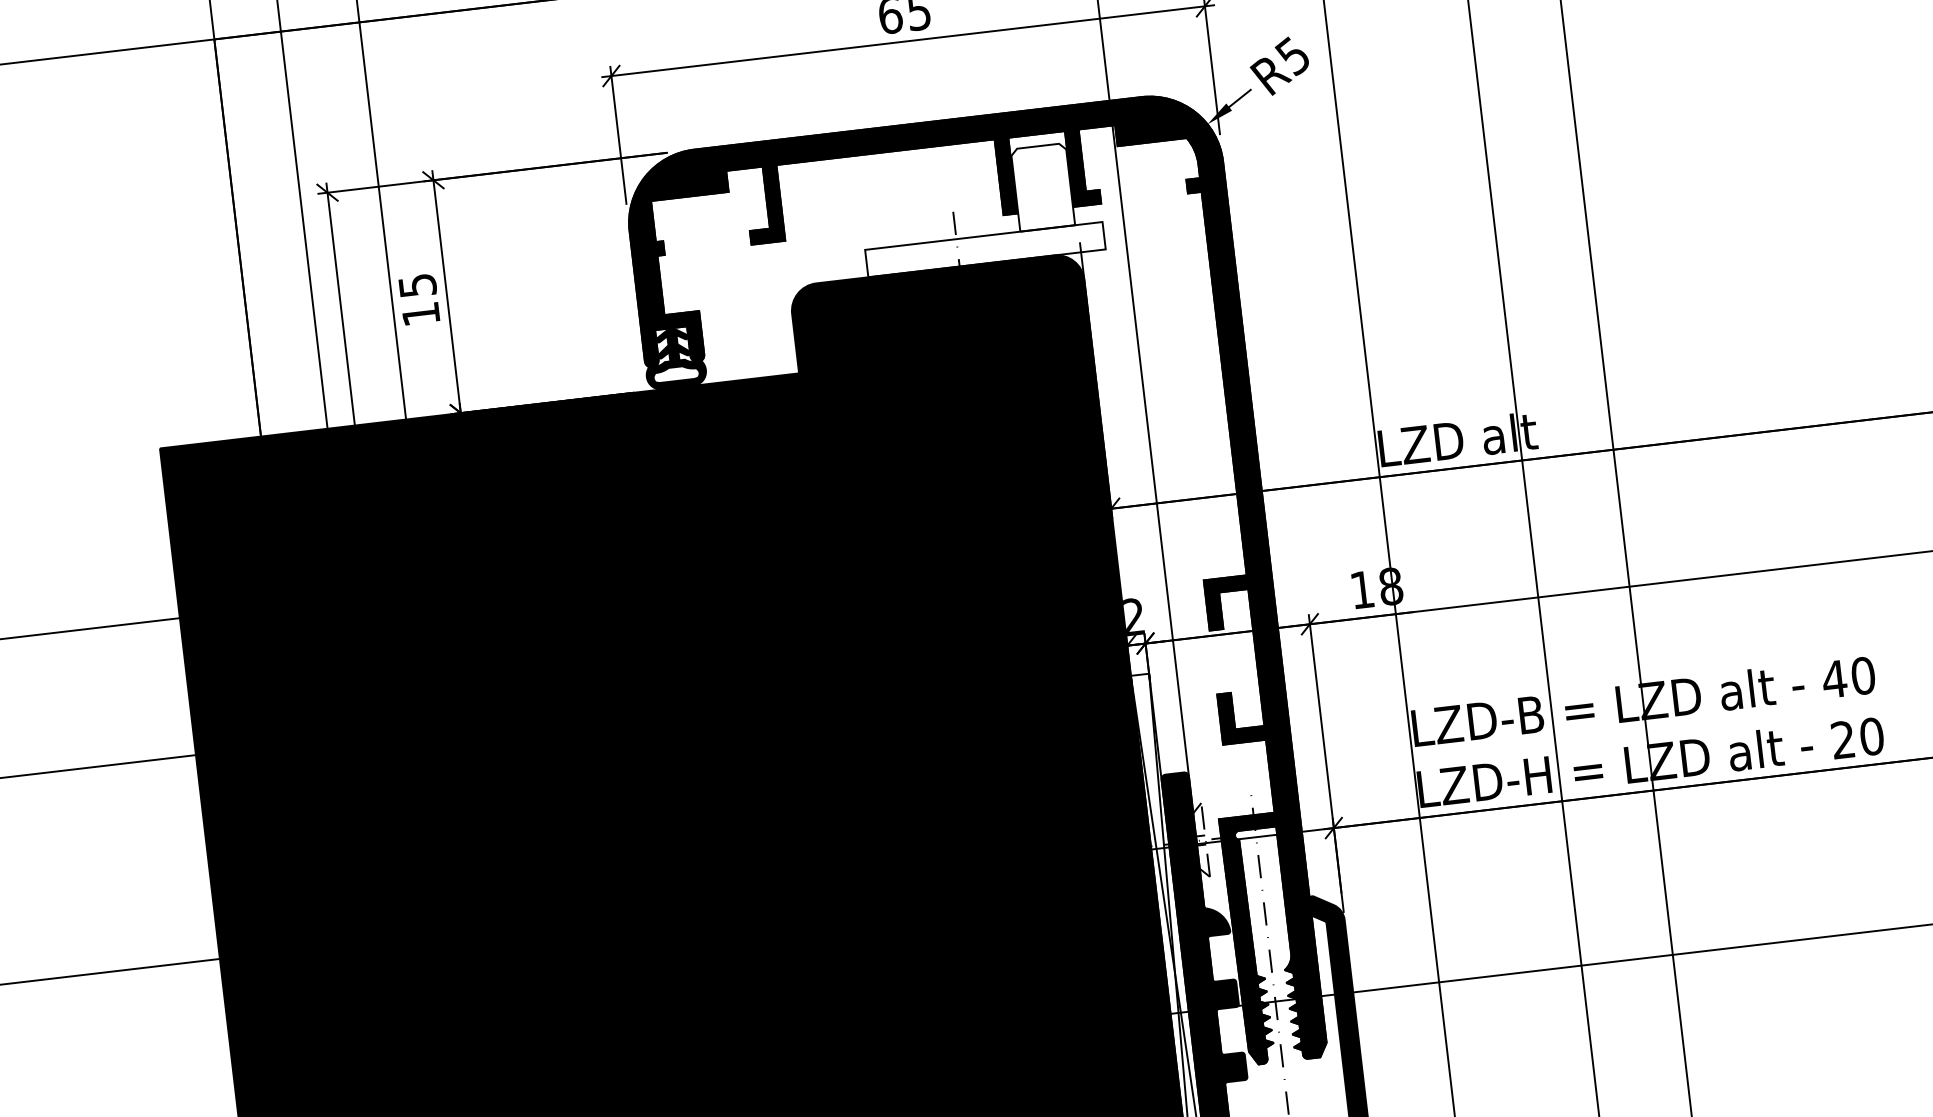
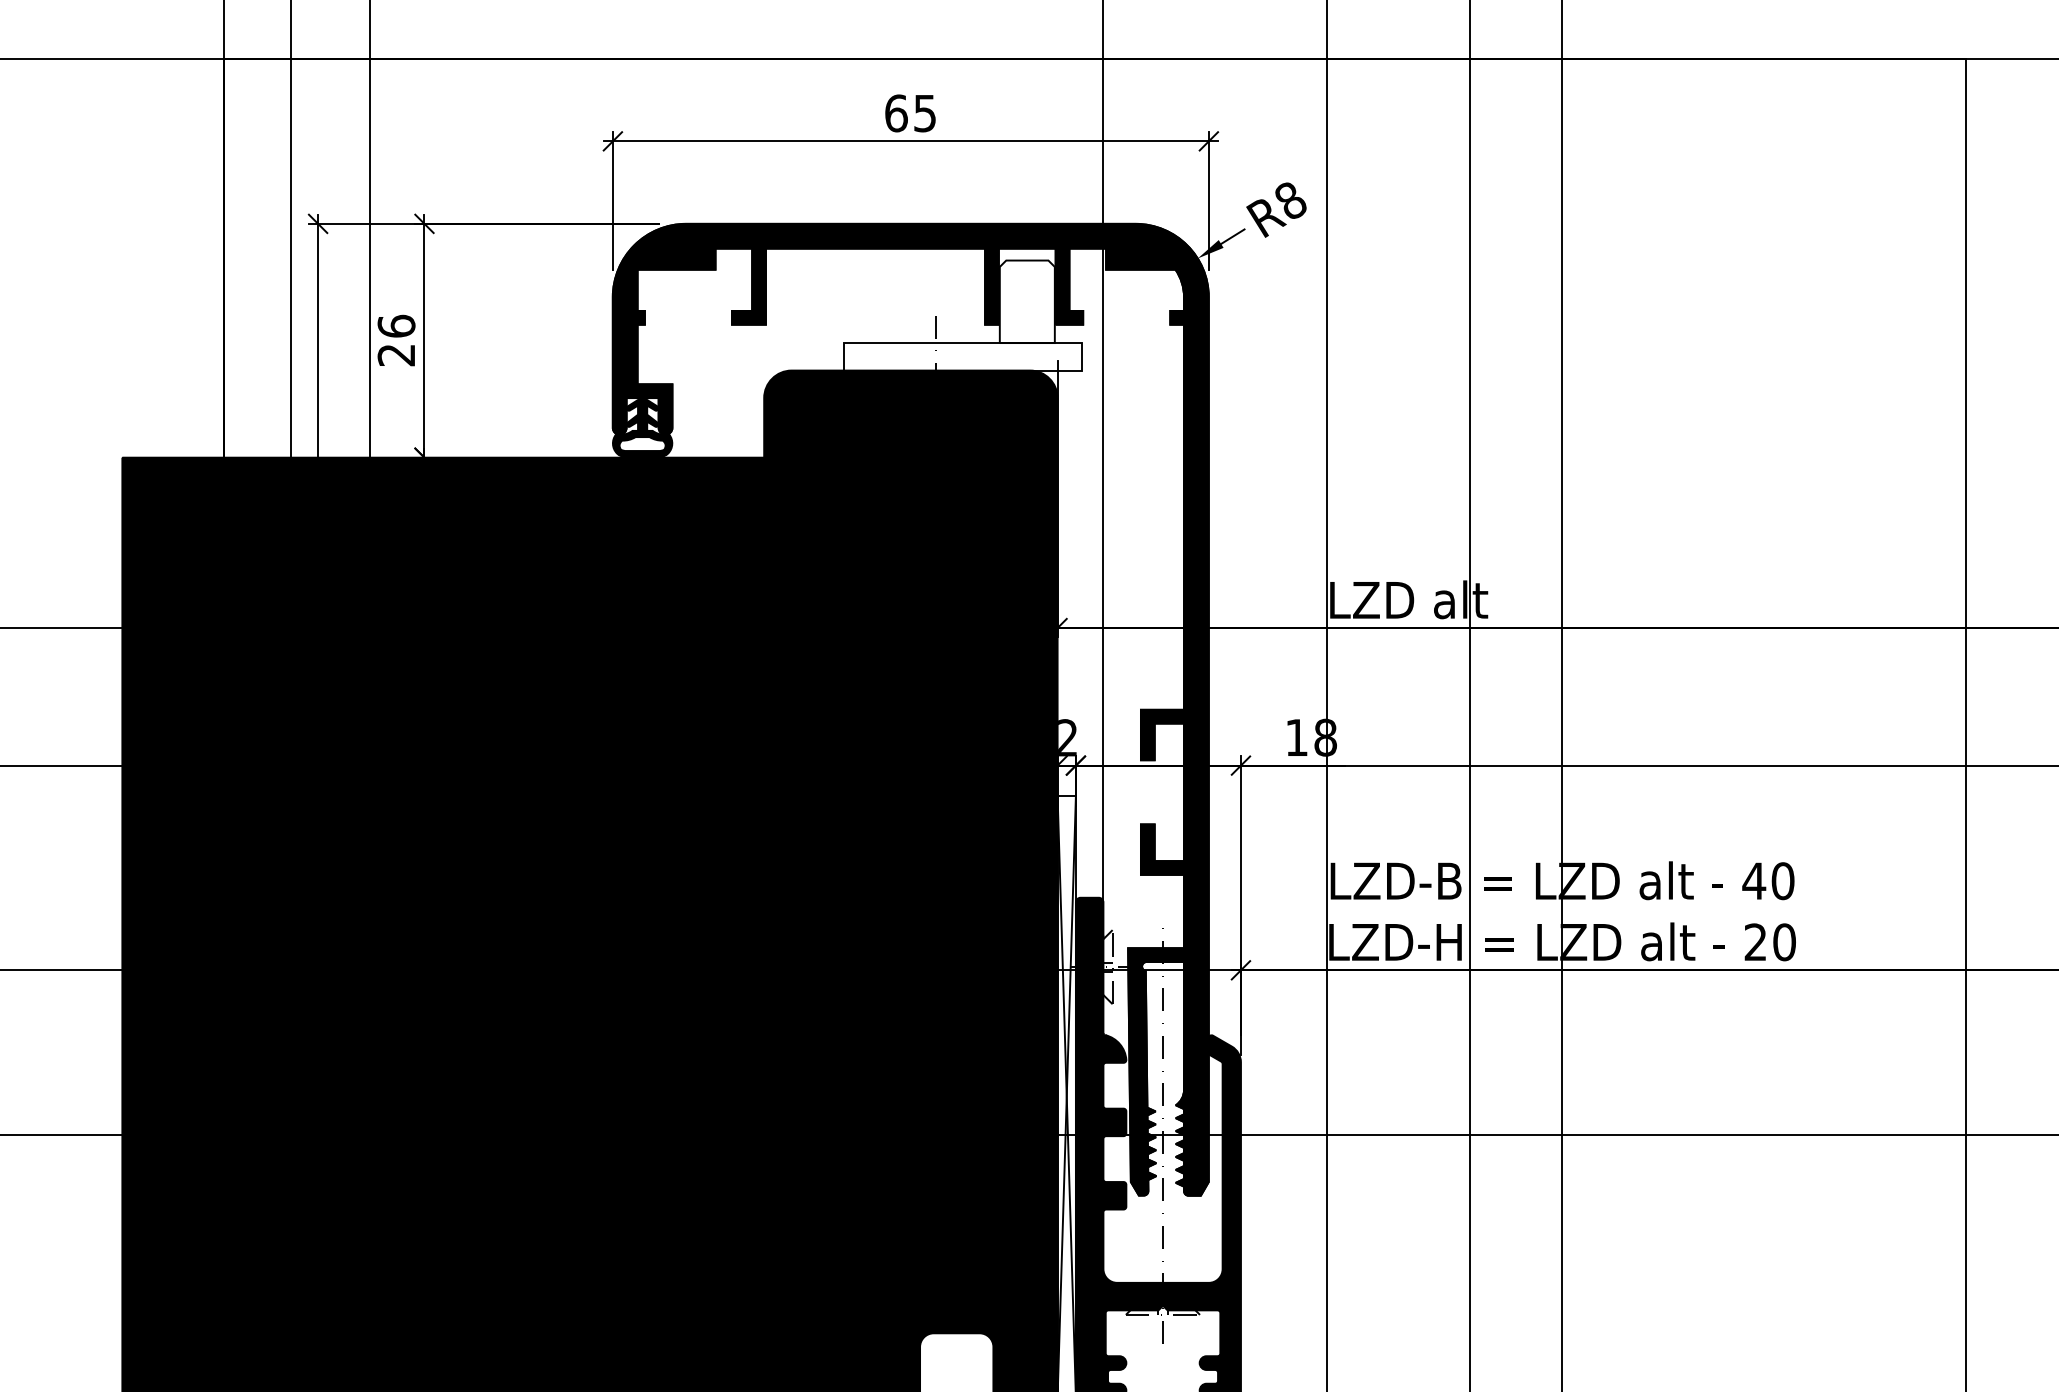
text: (1292, 55) -> (1289, 200), R5 -> R8
text: (419, 299) -> (396, 340), 15 -> 26

